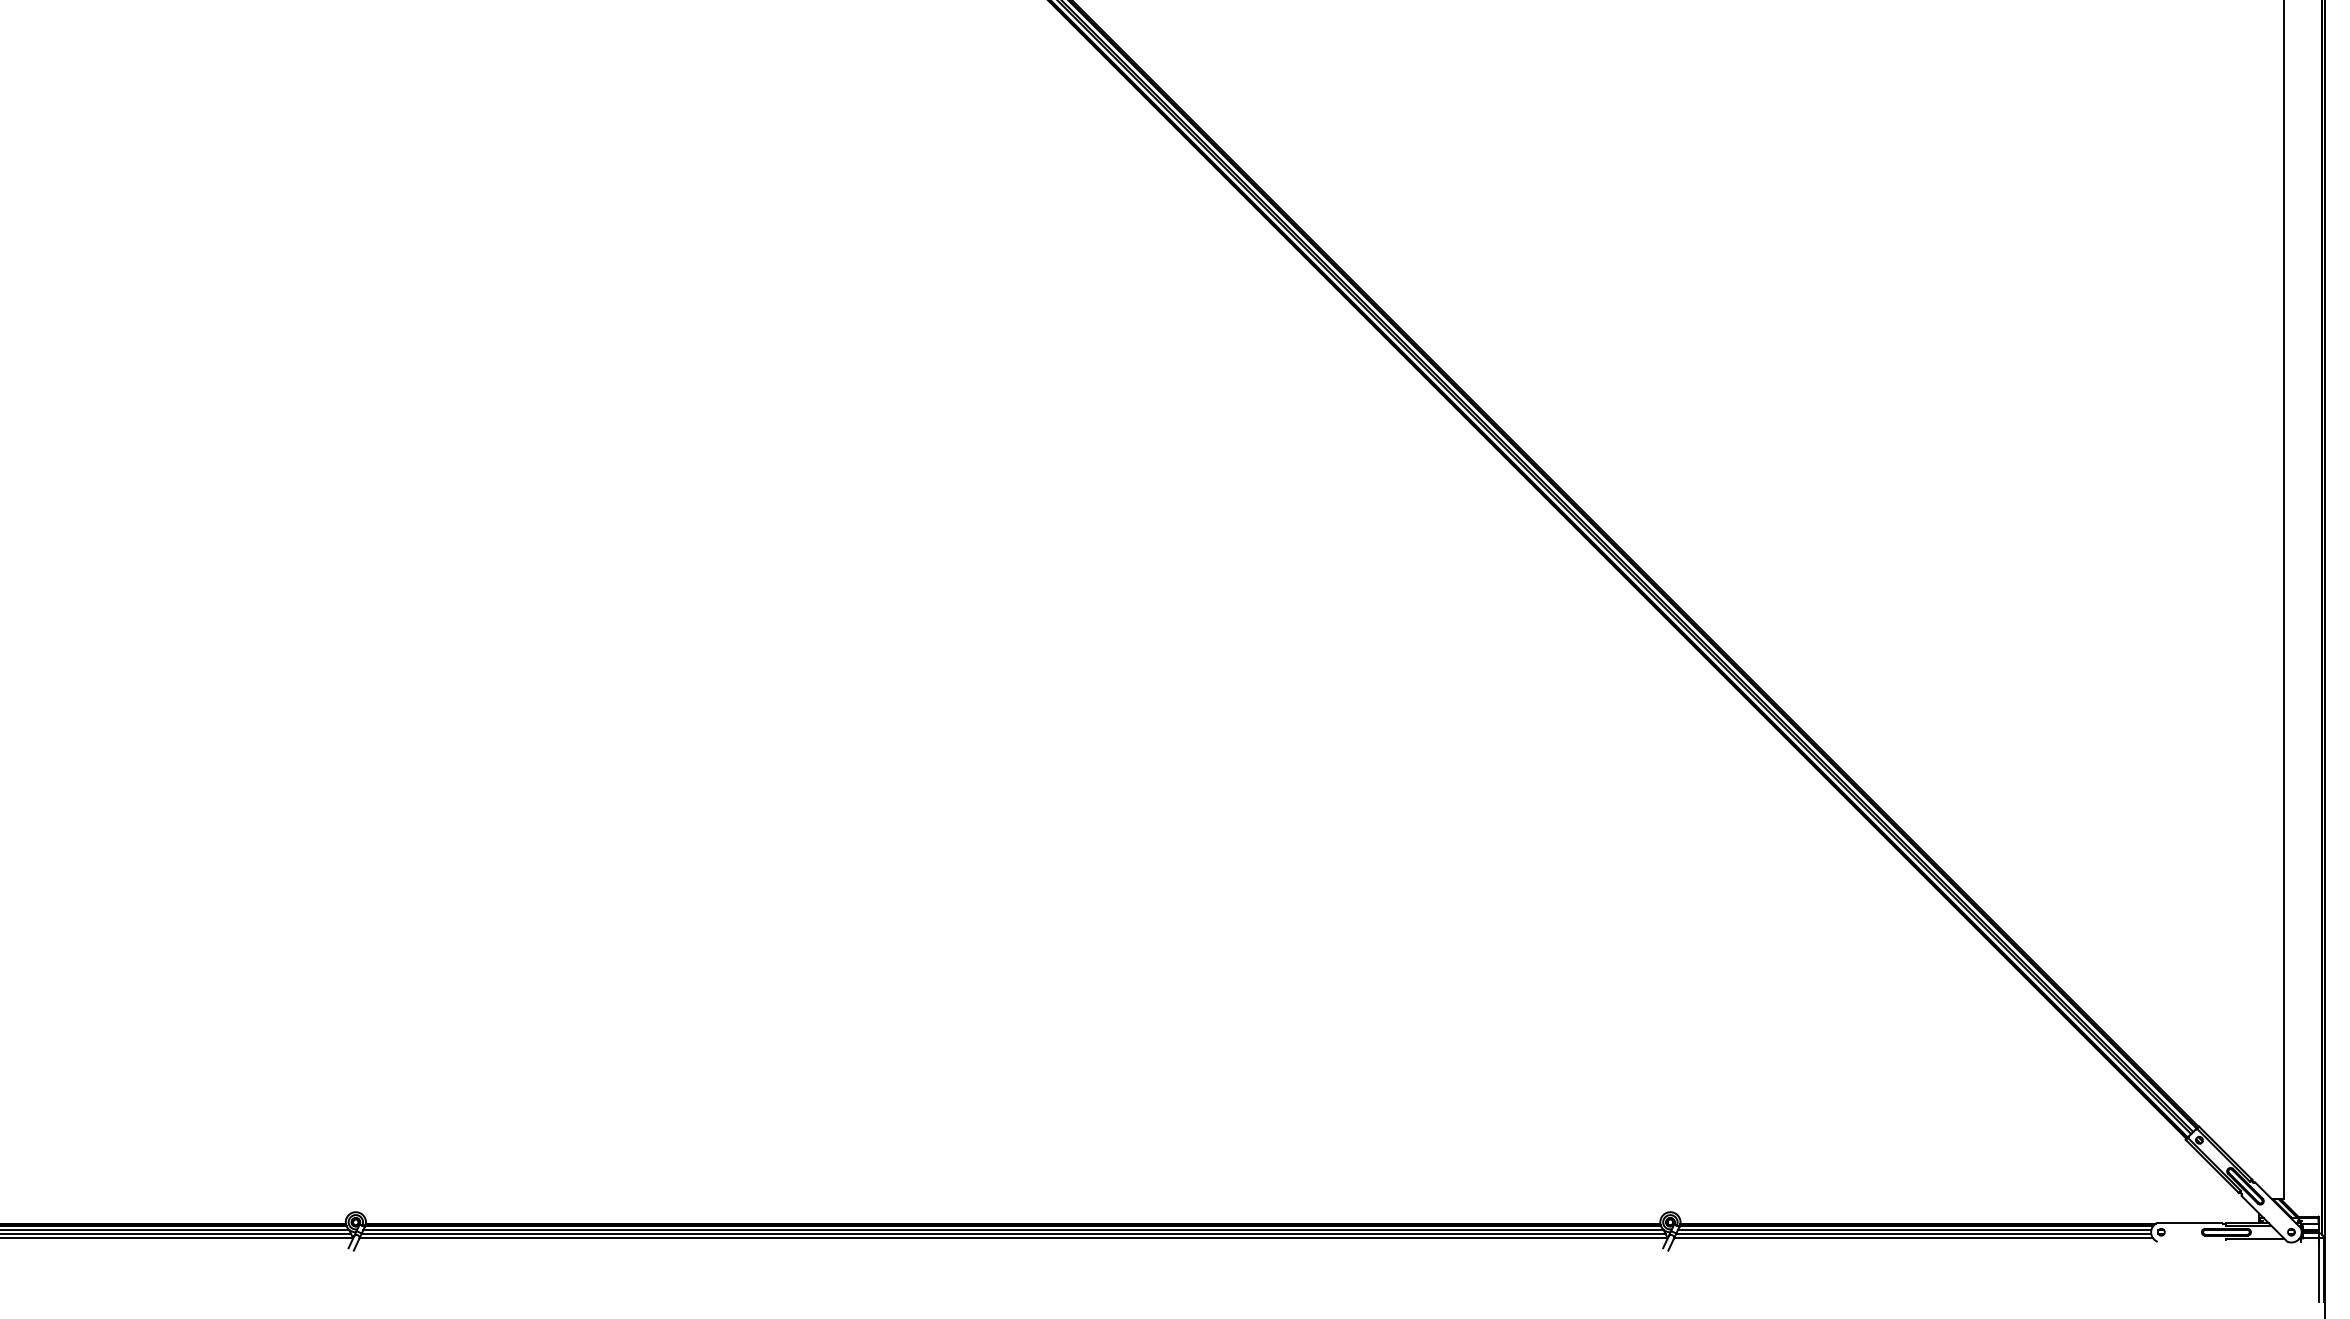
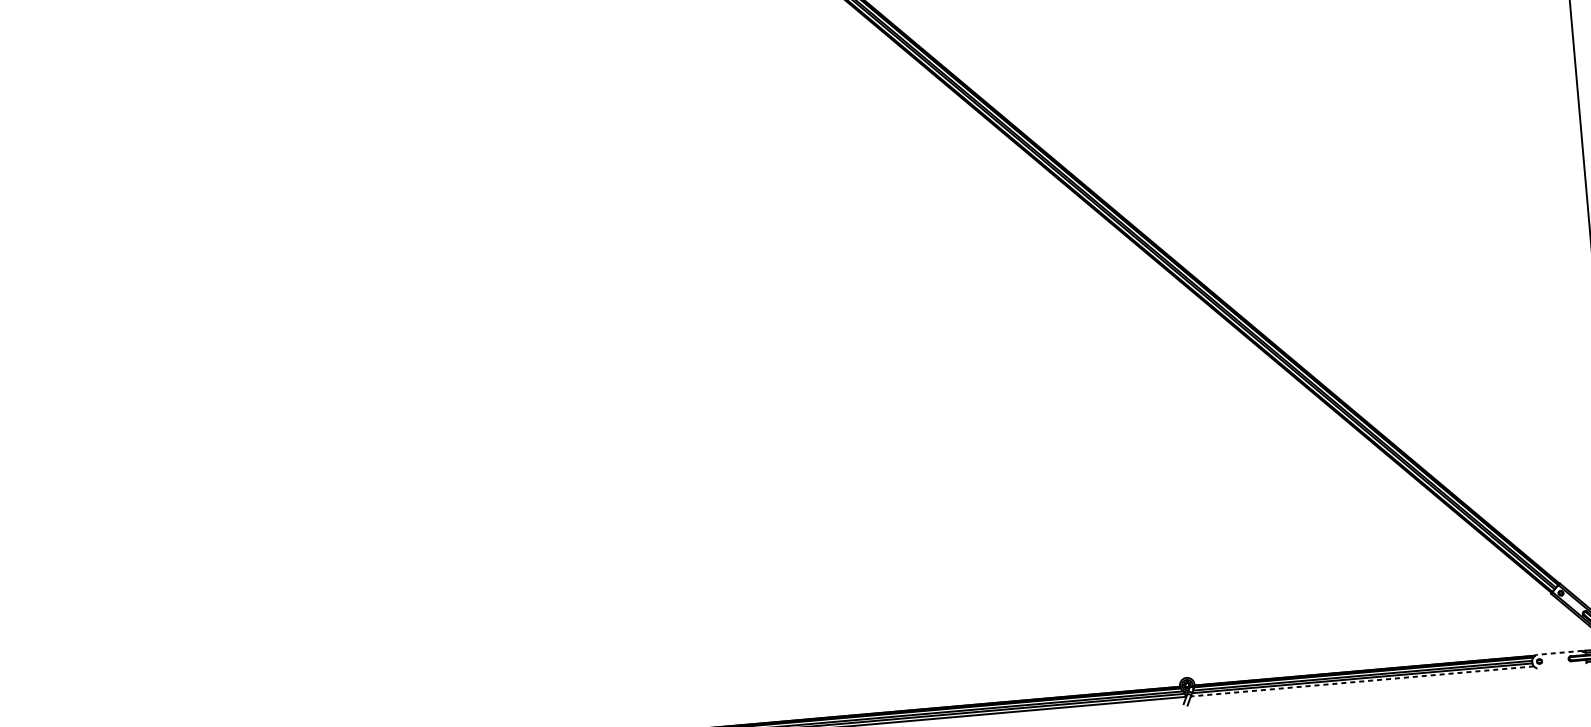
line: (2189, 1222) -> (1559, 652), solid -> dashed
line: (1913, 1238) -> (1362, 681), solid -> dashed

